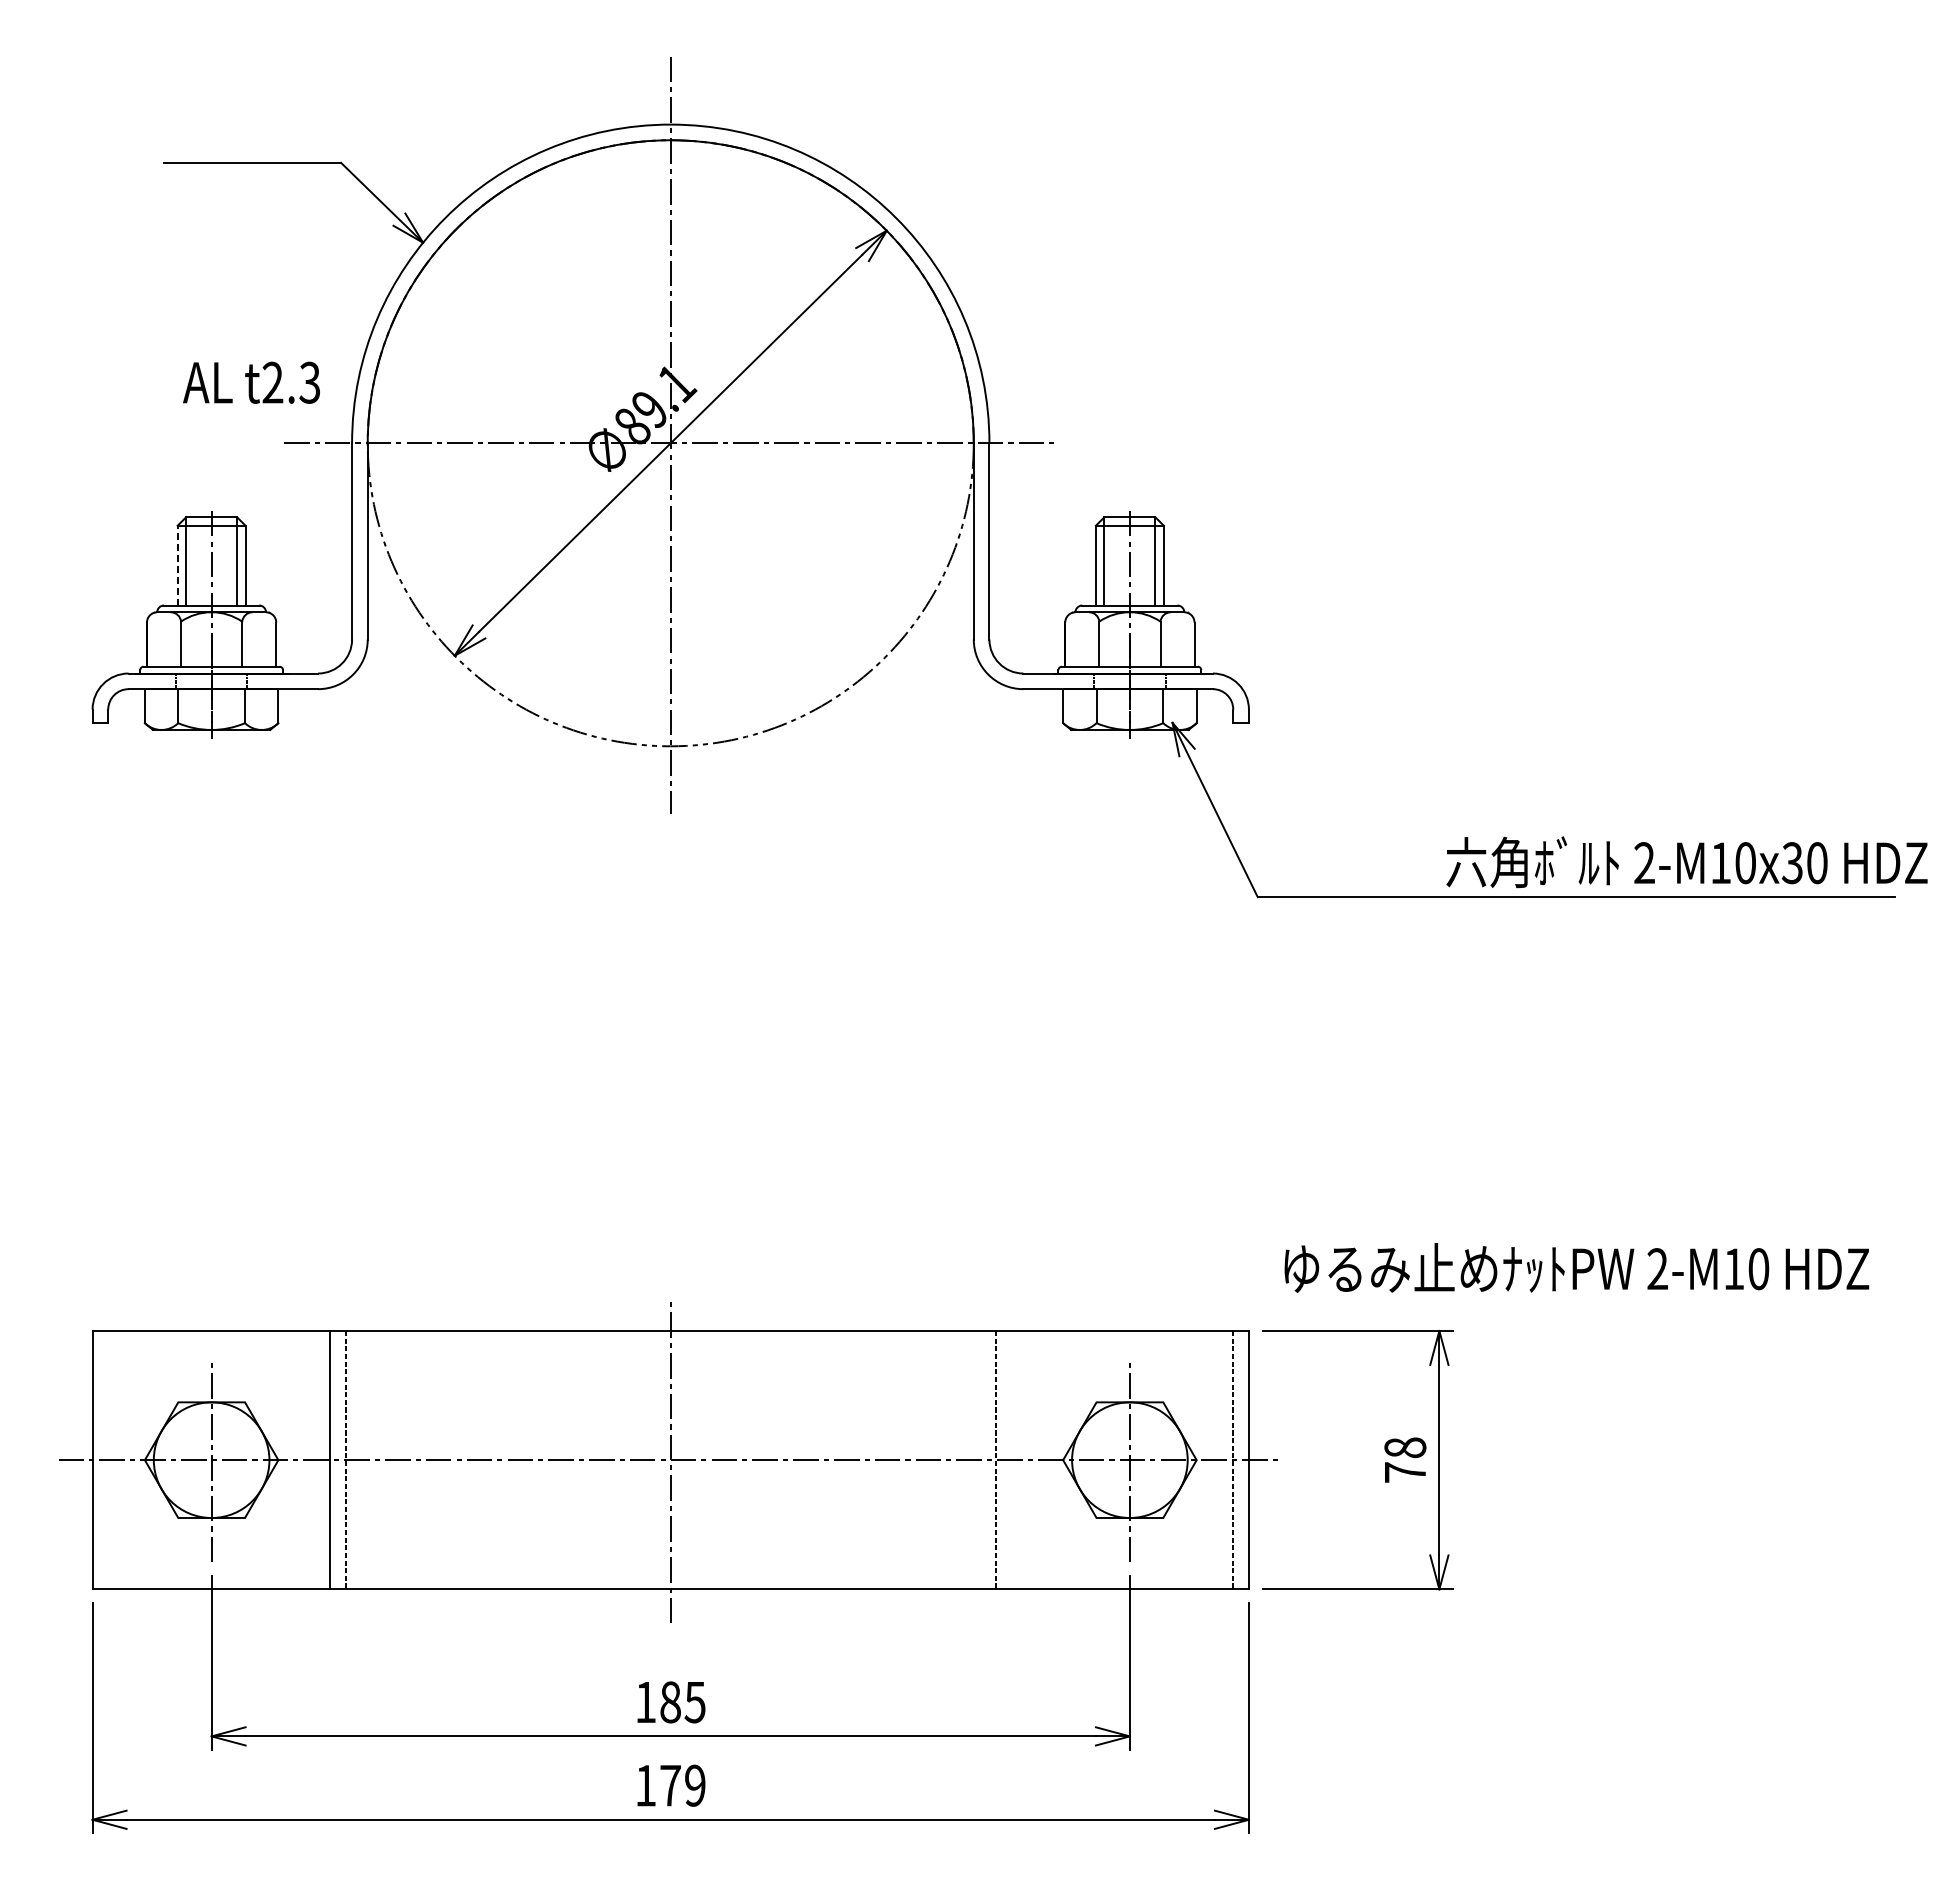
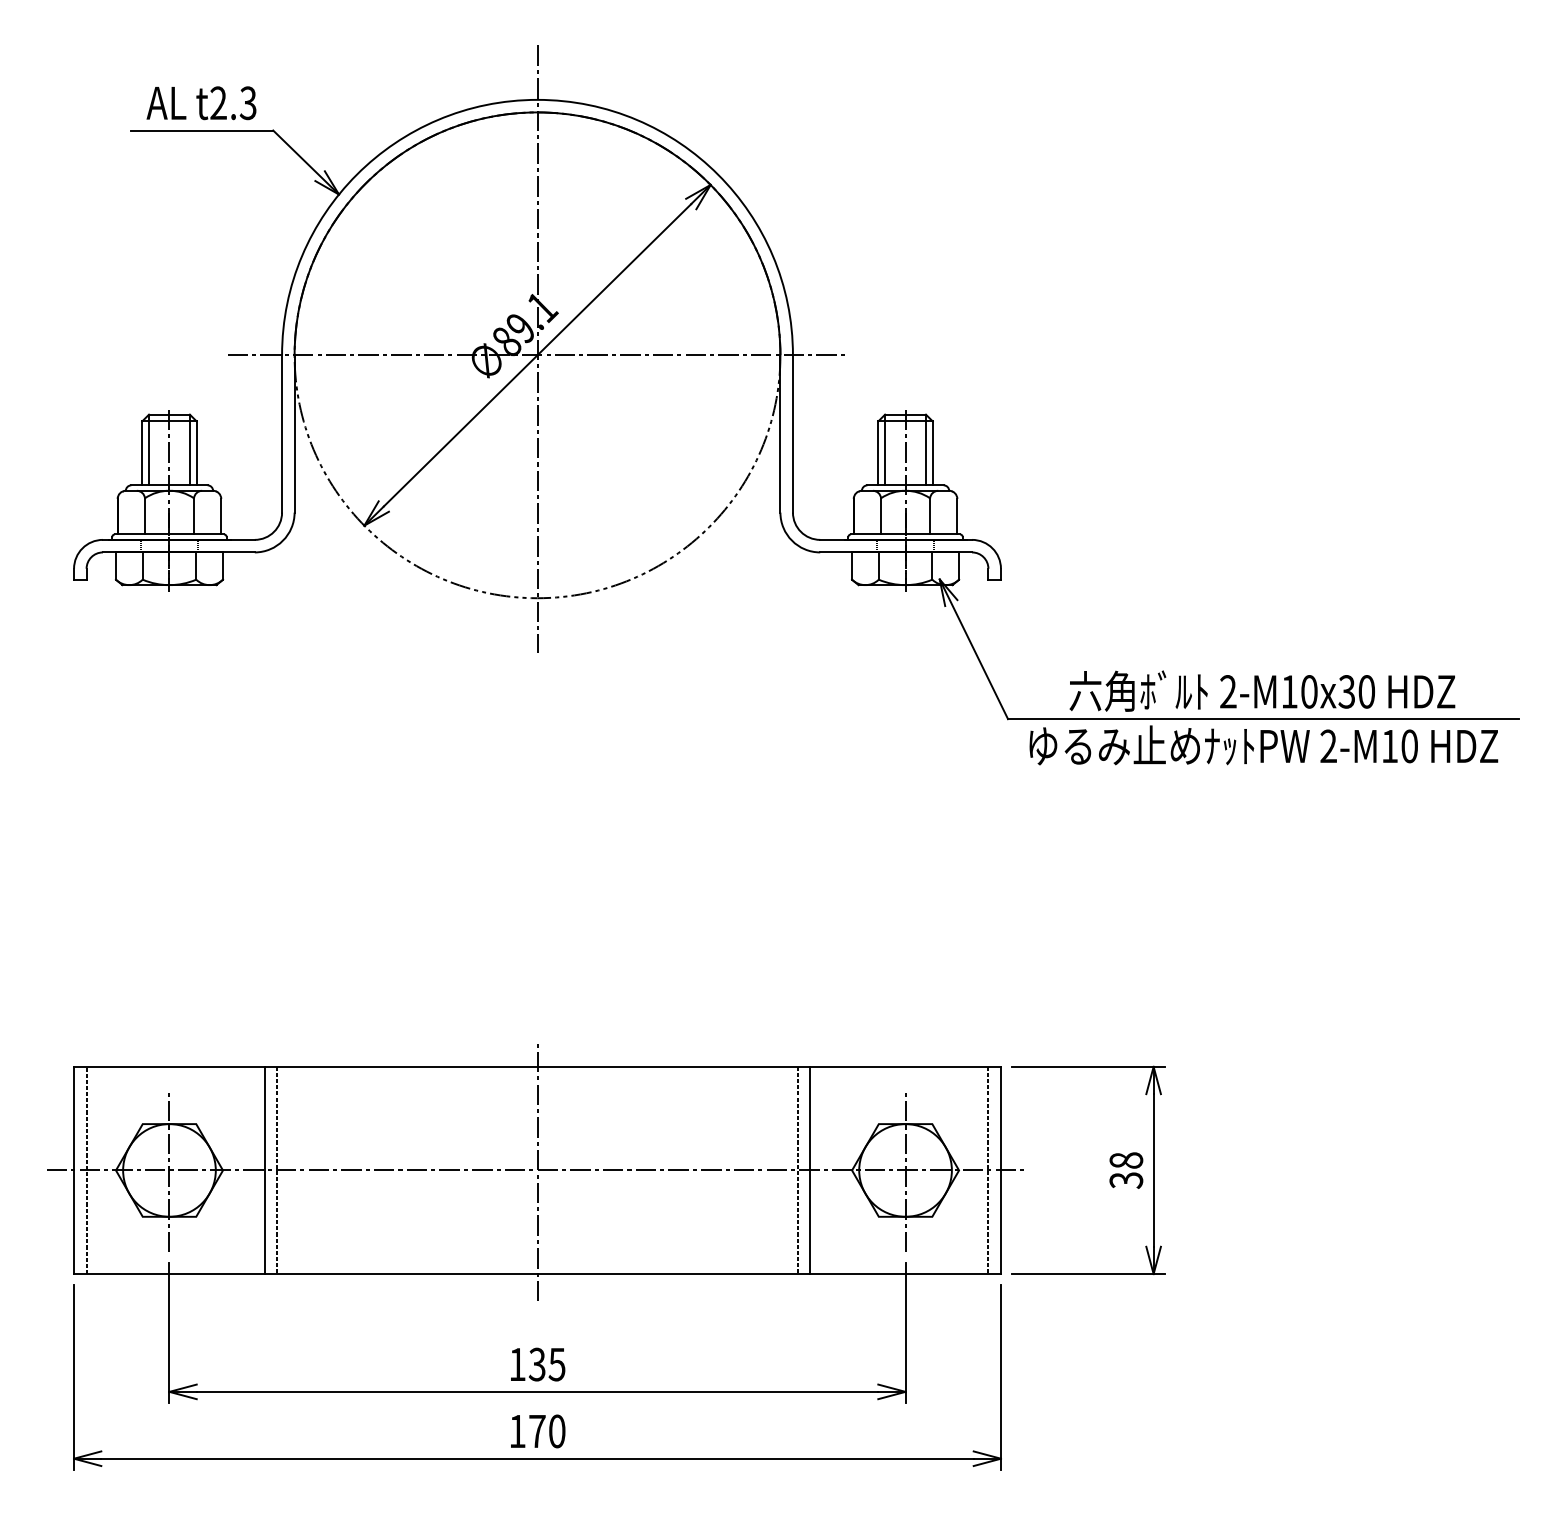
text: (251, 382) -> (201, 102), moved
line: (177, 565) -> (142, 453), dashed -> solid
text: (1686, 862) -> (1261, 691), moved
text: (1576, 1267) -> (1263, 745), moved
line: (108, 1459) -> (86, 1169), added
line: (1011, 1459) -> (810, 1169), added
text: (1405, 1472) -> (1126, 1180), 78 -> 38
text: (669, 1702) -> (536, 1364), 185 -> 135
text: (695, 1785) -> (557, 1431), 179 -> 170

